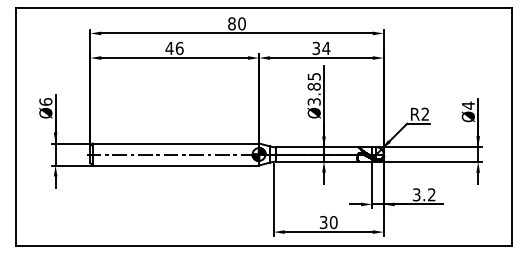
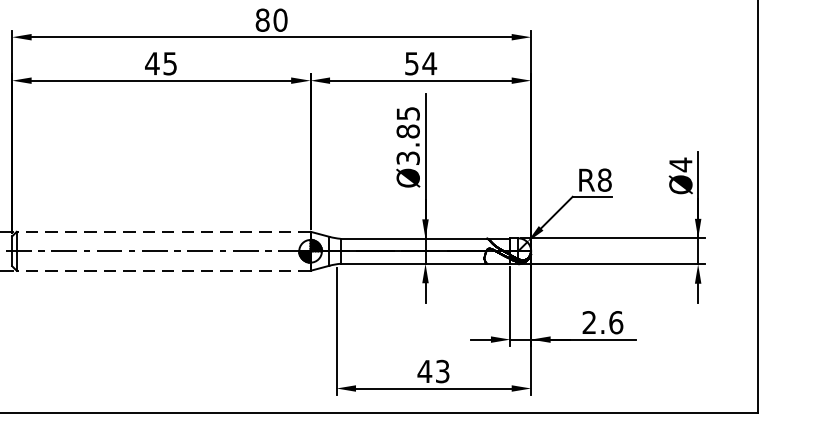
text: (179, 47) -> (169, 62), 46 -> 45
text: (316, 47) -> (412, 62), 34 -> 54
text: (425, 113) -> (604, 178), R2 -> R8
line: (175, 143) -> (162, 231), solid -> dashed
line: (175, 165) -> (162, 270), solid -> dashed
text: (424, 194) -> (603, 322), 3.2 -> 2.6
text: (328, 222) -> (433, 371), 30 -> 43

